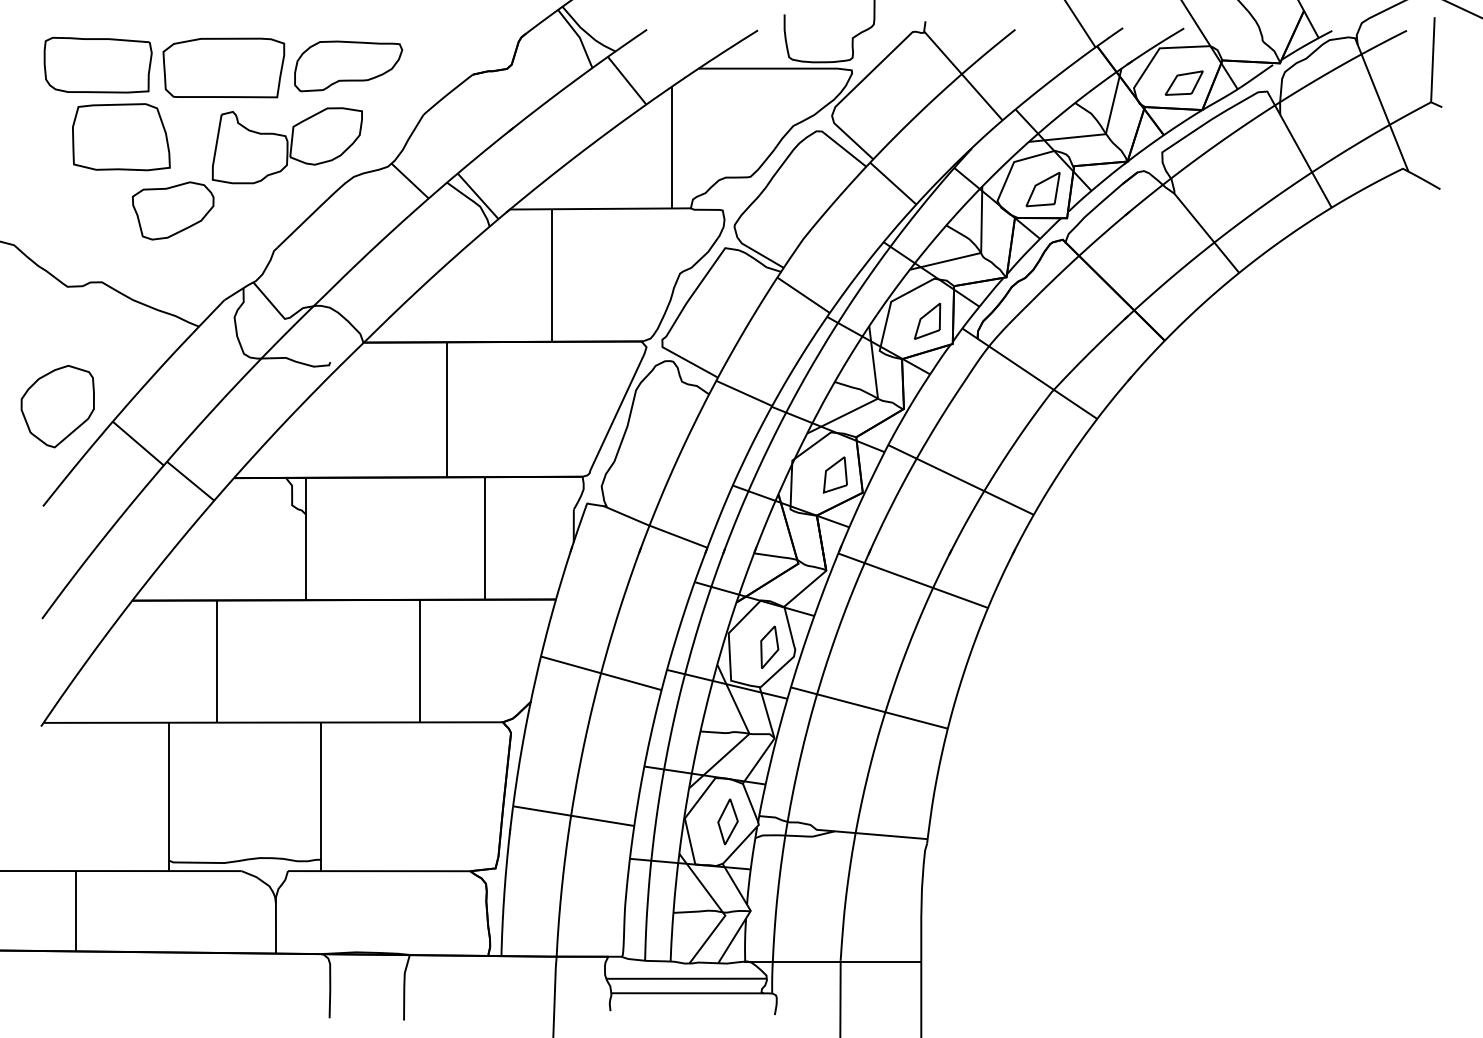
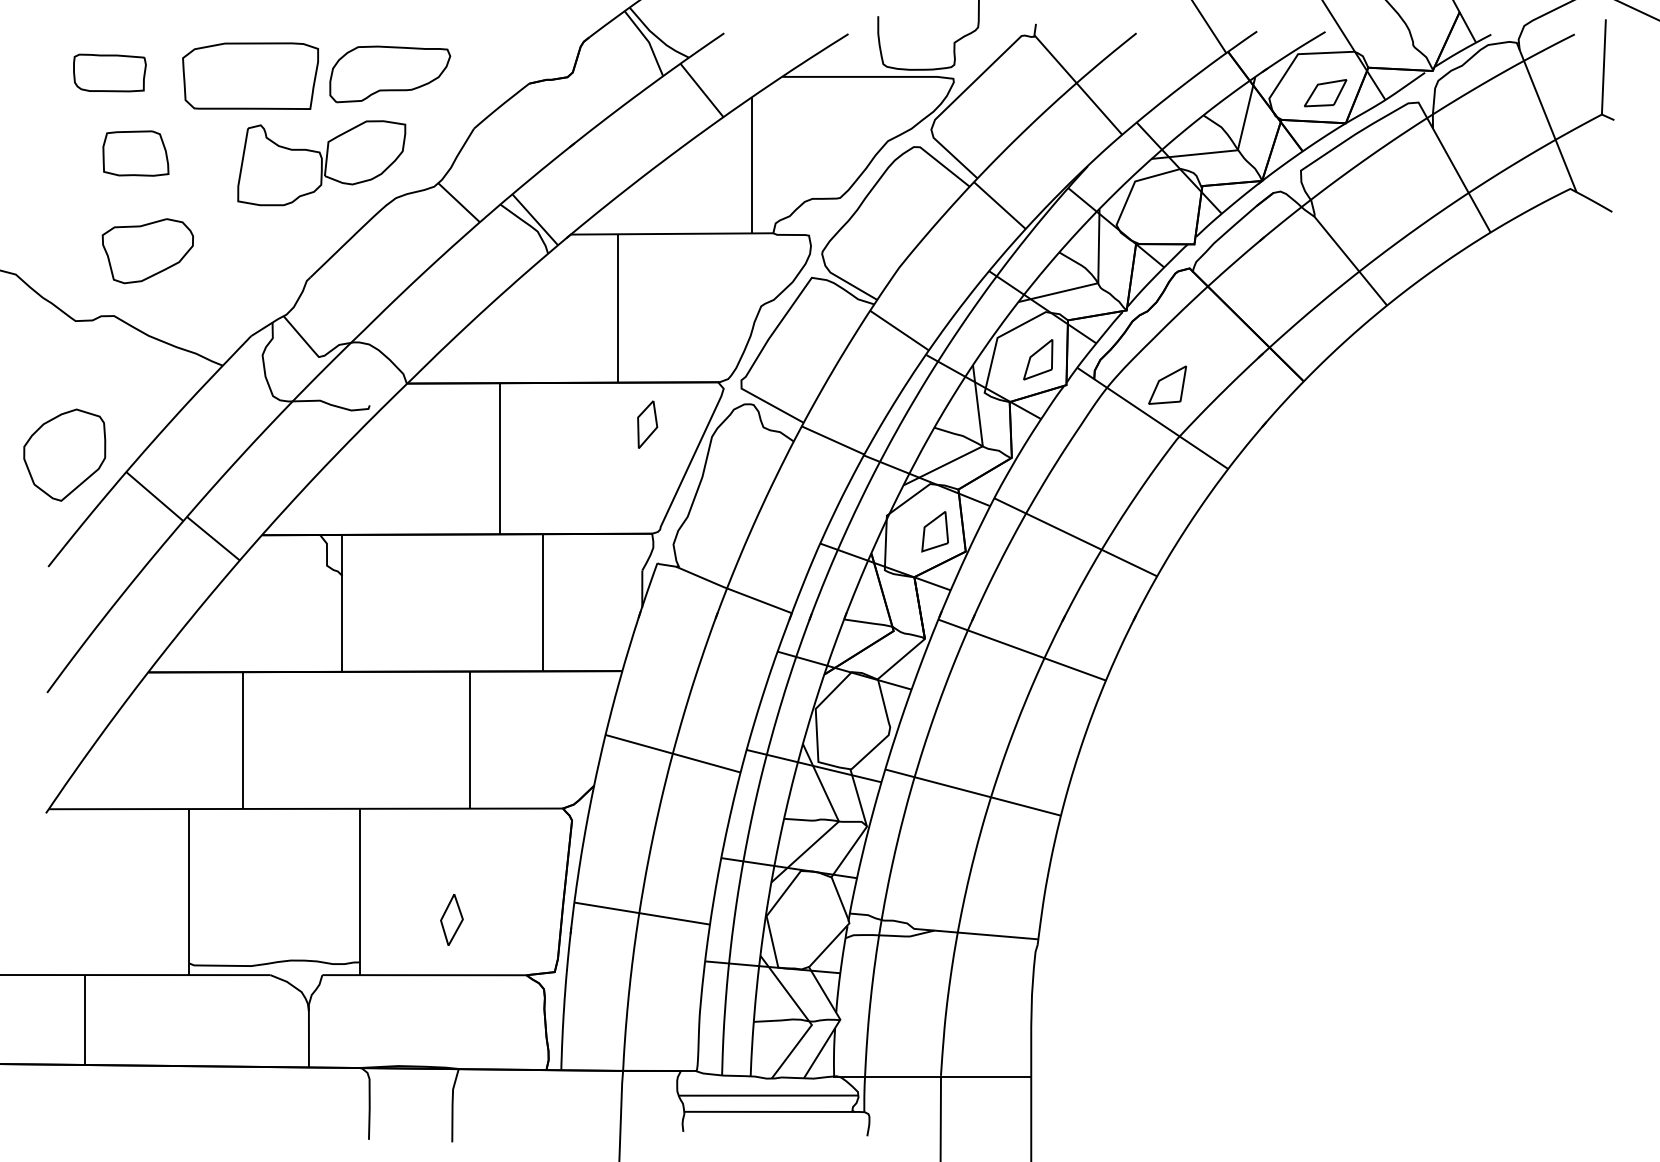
part: (97, 64) -> (109, 72), size x0.6
part: (121, 137) -> (135, 153), size x0.6
part: (1043, 188) -> (1167, 384), moved
part: (172, 211) -> (147, 251), moved
part: (769, 647) -> (647, 424), moved
part: (727, 821) -> (451, 919), moved

